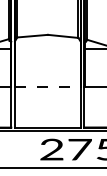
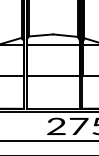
line: (46, 48) -> (52, 45), added
line: (48, 86) -> (53, 75), dashed -> solid

